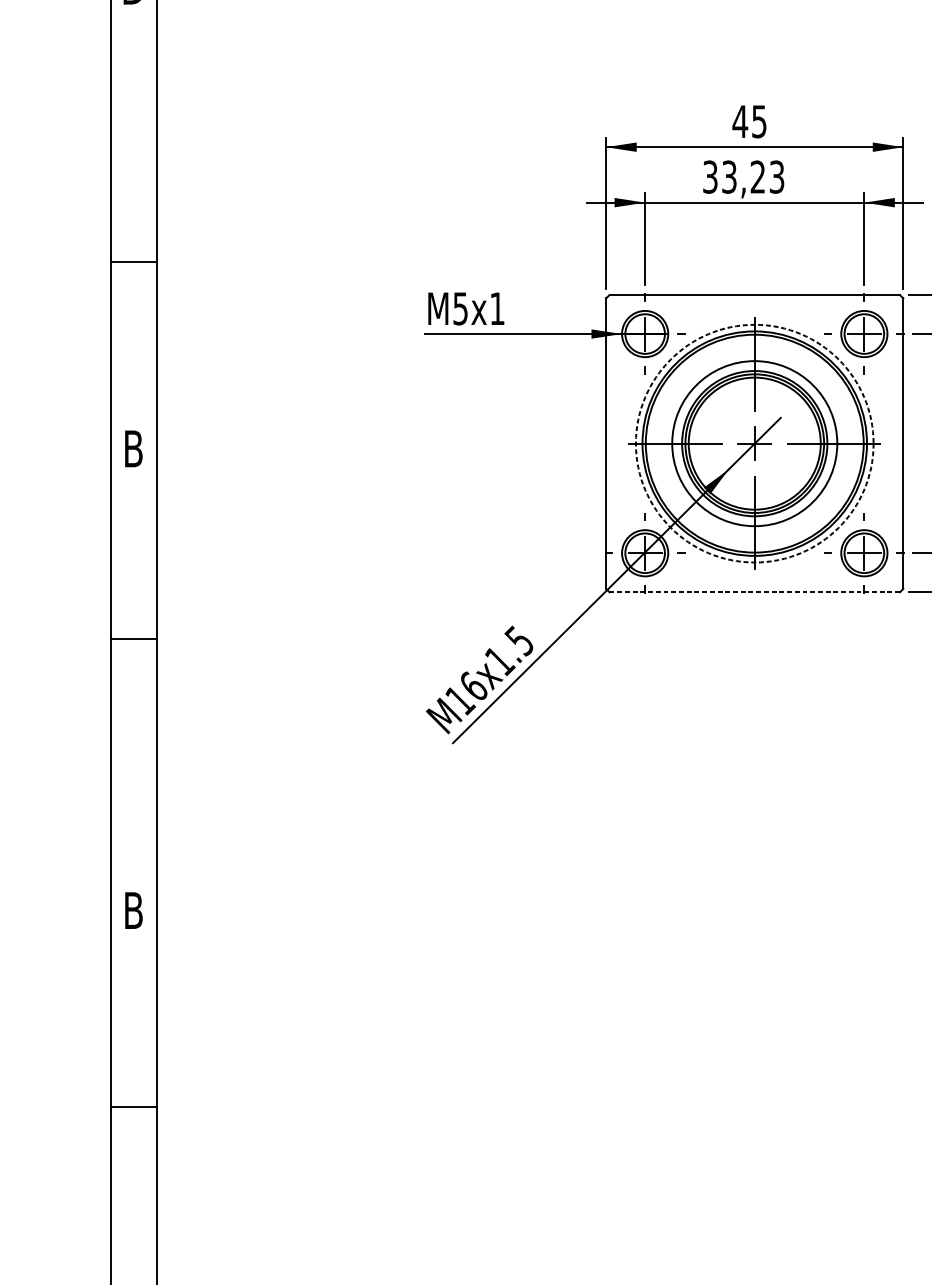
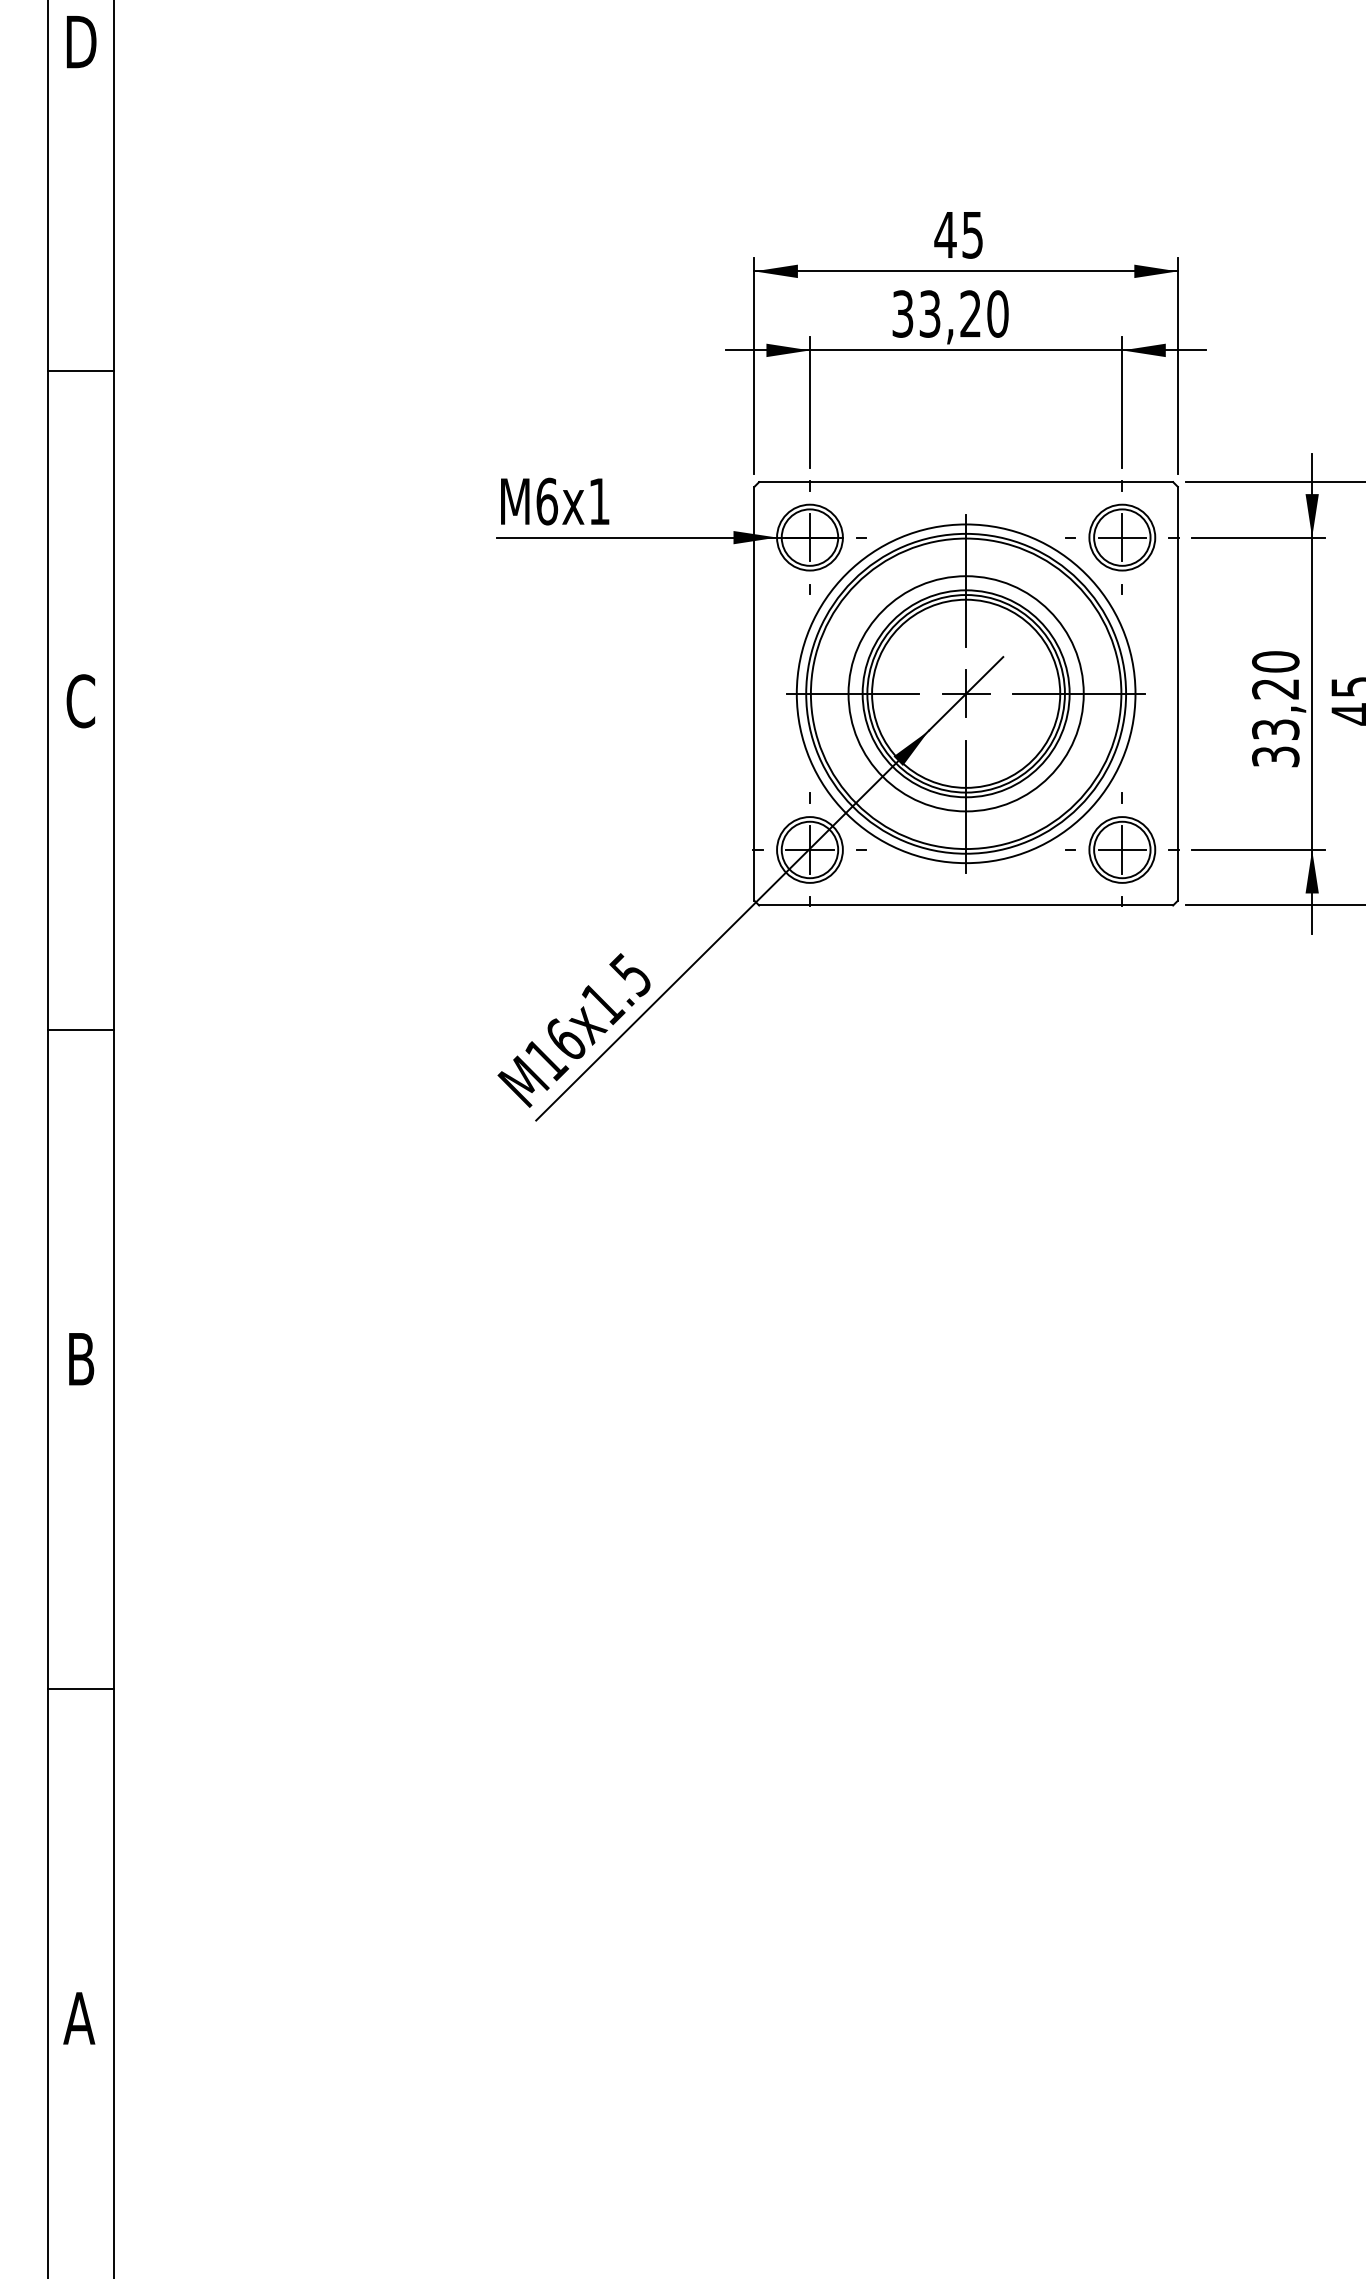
text: (776, 176) -> (997, 313), 33,23 -> 33,20
line: (133, 262) -> (81, 371), moved
text: (460, 308) -> (547, 501), M5x1 -> M6x1
circle: (754, 443) -> (965, 693), dashed -> solid
text: (133, 449) -> (80, 701), B -> C
line: (755, 592) -> (966, 905), dashed -> solid
line: (133, 639) -> (81, 1030), moved
line: (133, 1106) -> (81, 1688), moved

